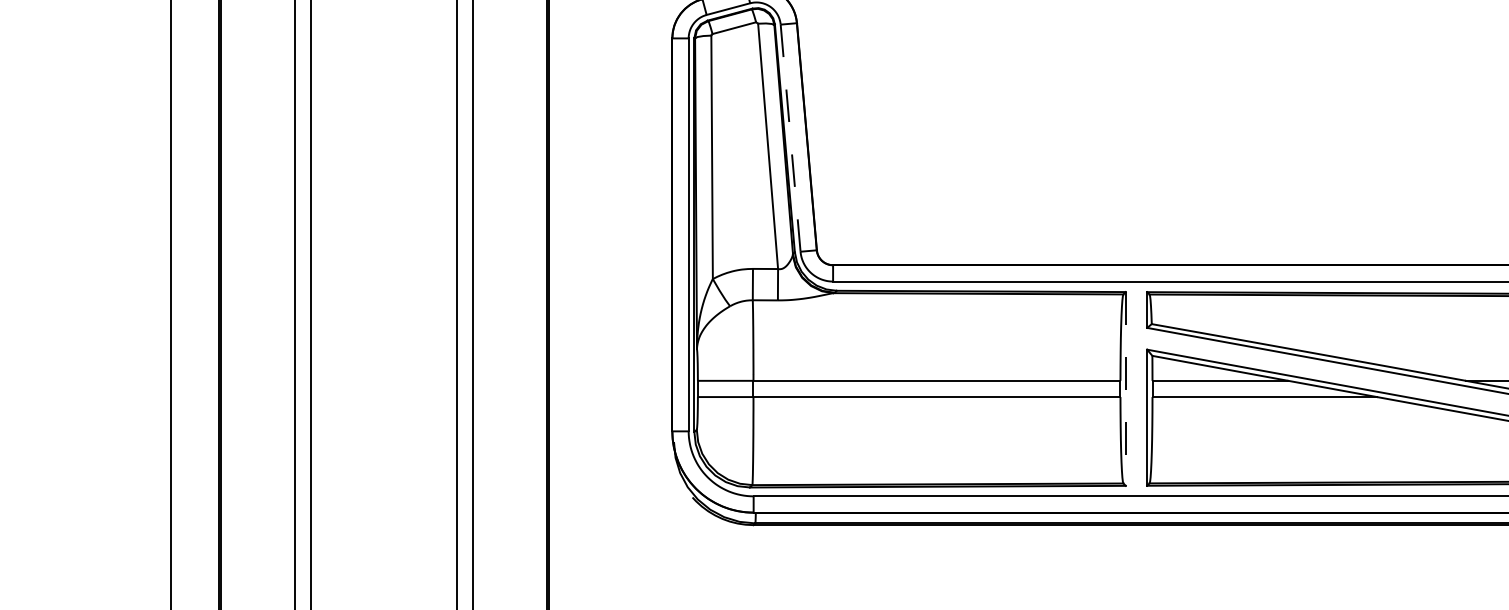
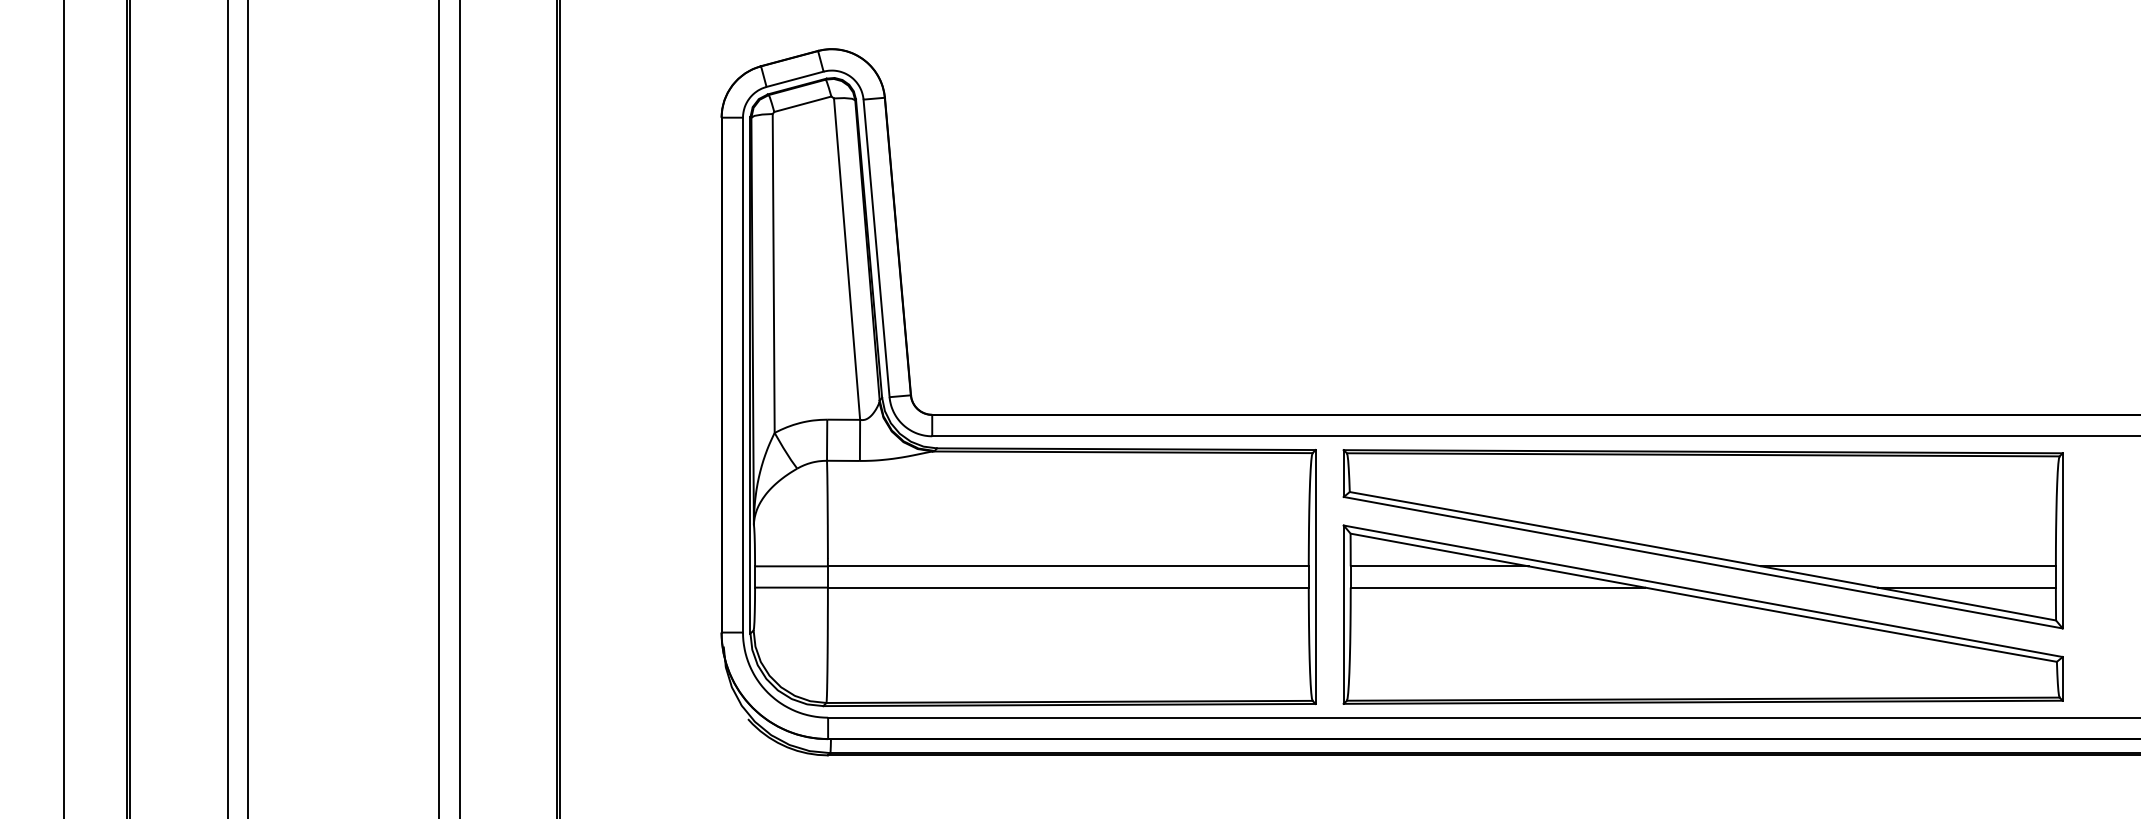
line: (790, 138) -> (876, 248), dashed -> solid
line: (1125, 389) -> (1315, 577), dashed -> solid

